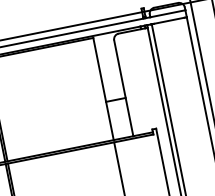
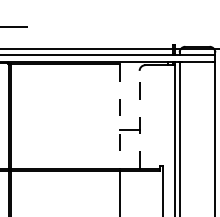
line: (123, 88) -> (139, 119), solid -> dashed
line: (103, 90) -> (119, 117), solid -> dashed

